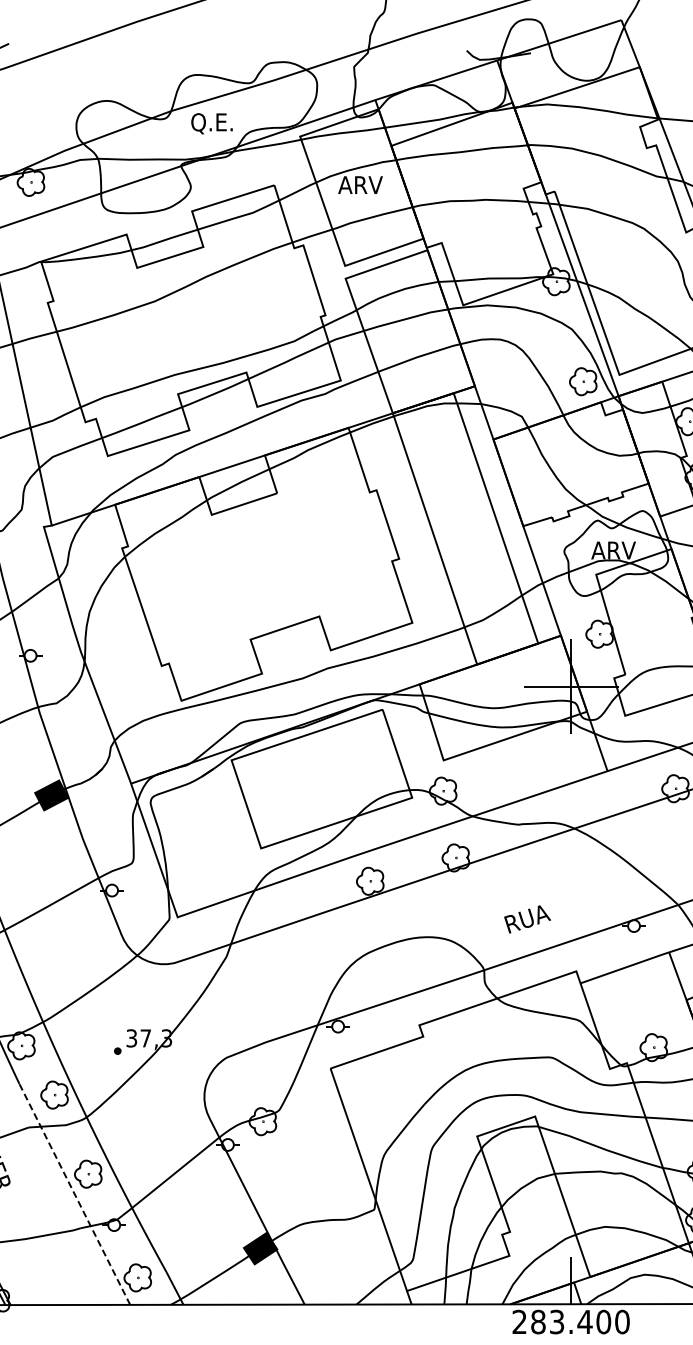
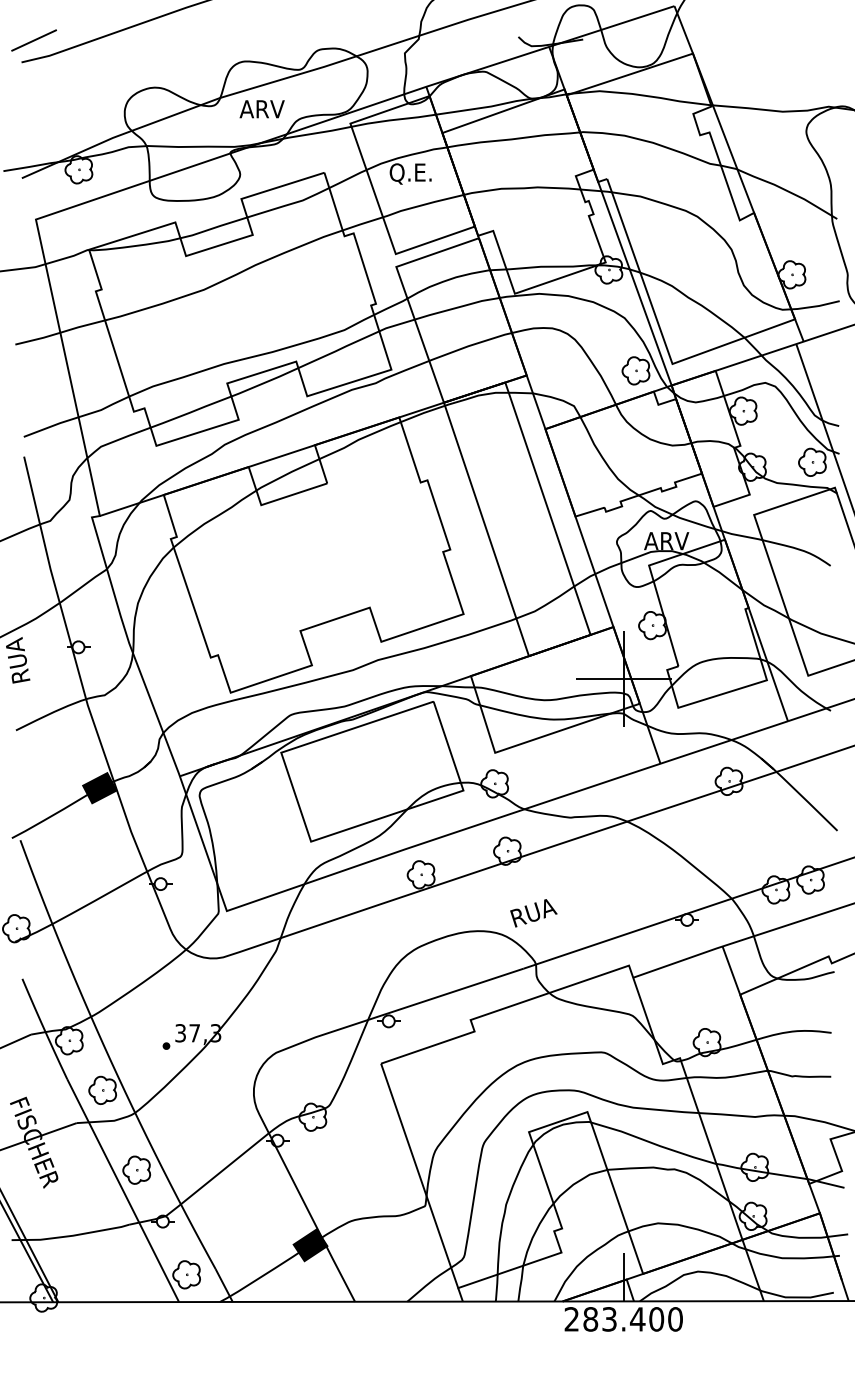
text: (211, 123) -> (261, 110), Q.E. -> ARV
text: (359, 186) -> (410, 173), ARV -> Q.E.
text: (527, 919) -> (533, 913), moved
line: (75, 1194) -> (123, 1190), dashed -> solid

